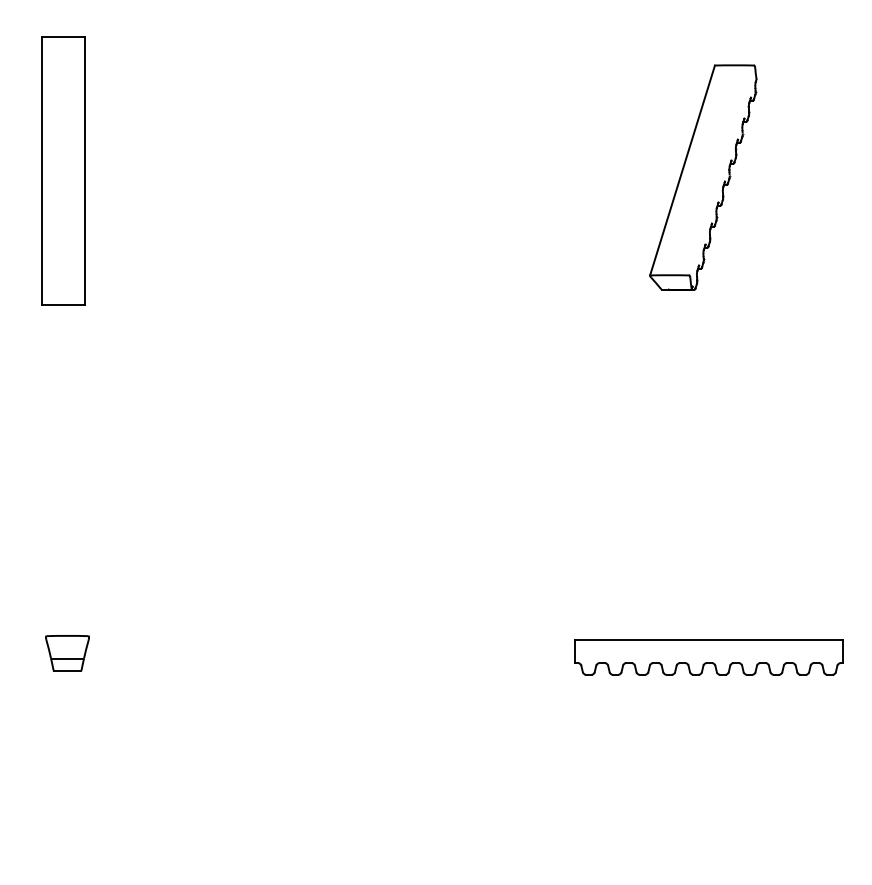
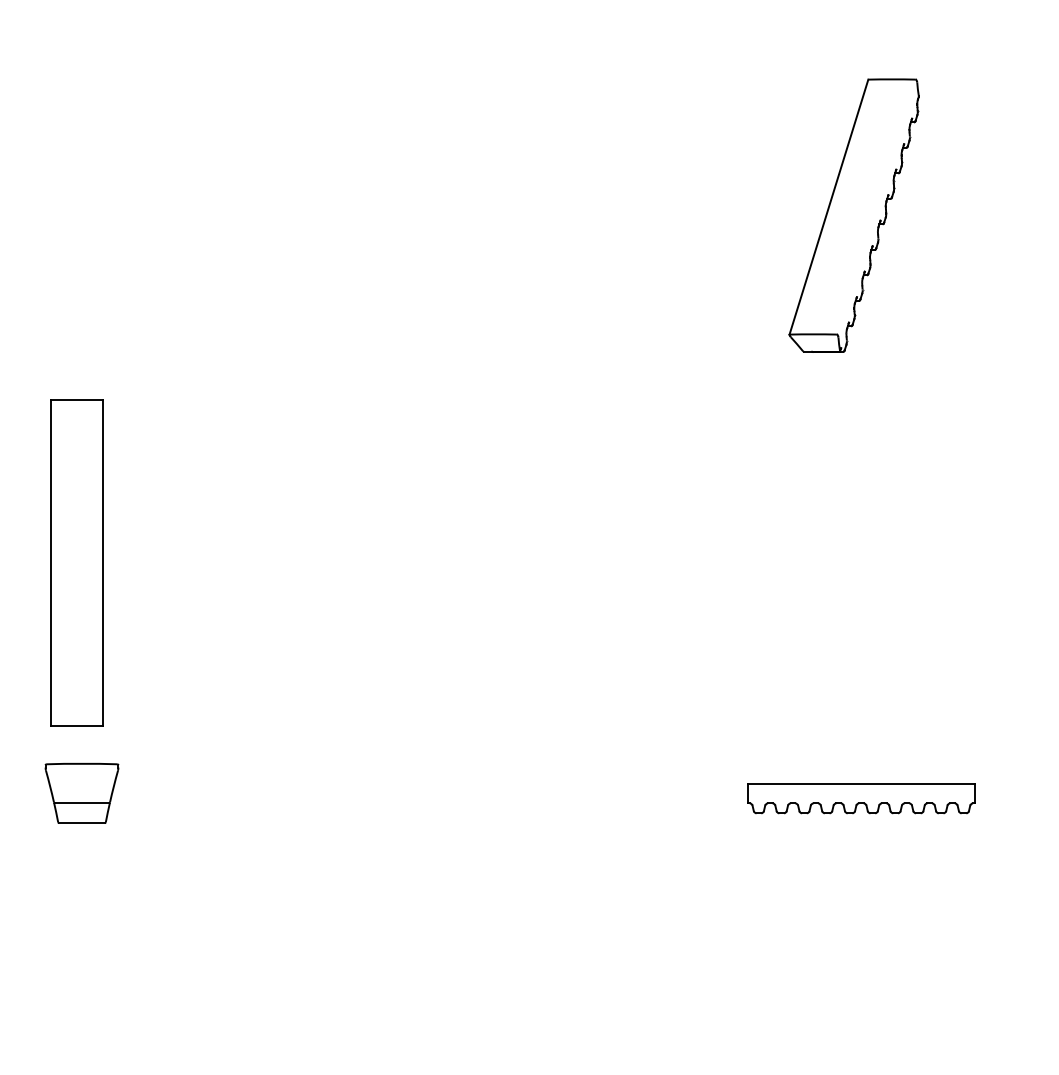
part: (63, 170) -> (77, 561), moved
part: (67, 653) -> (81, 793), size x1.4
part: (708, 657) -> (860, 798), size x0.7

